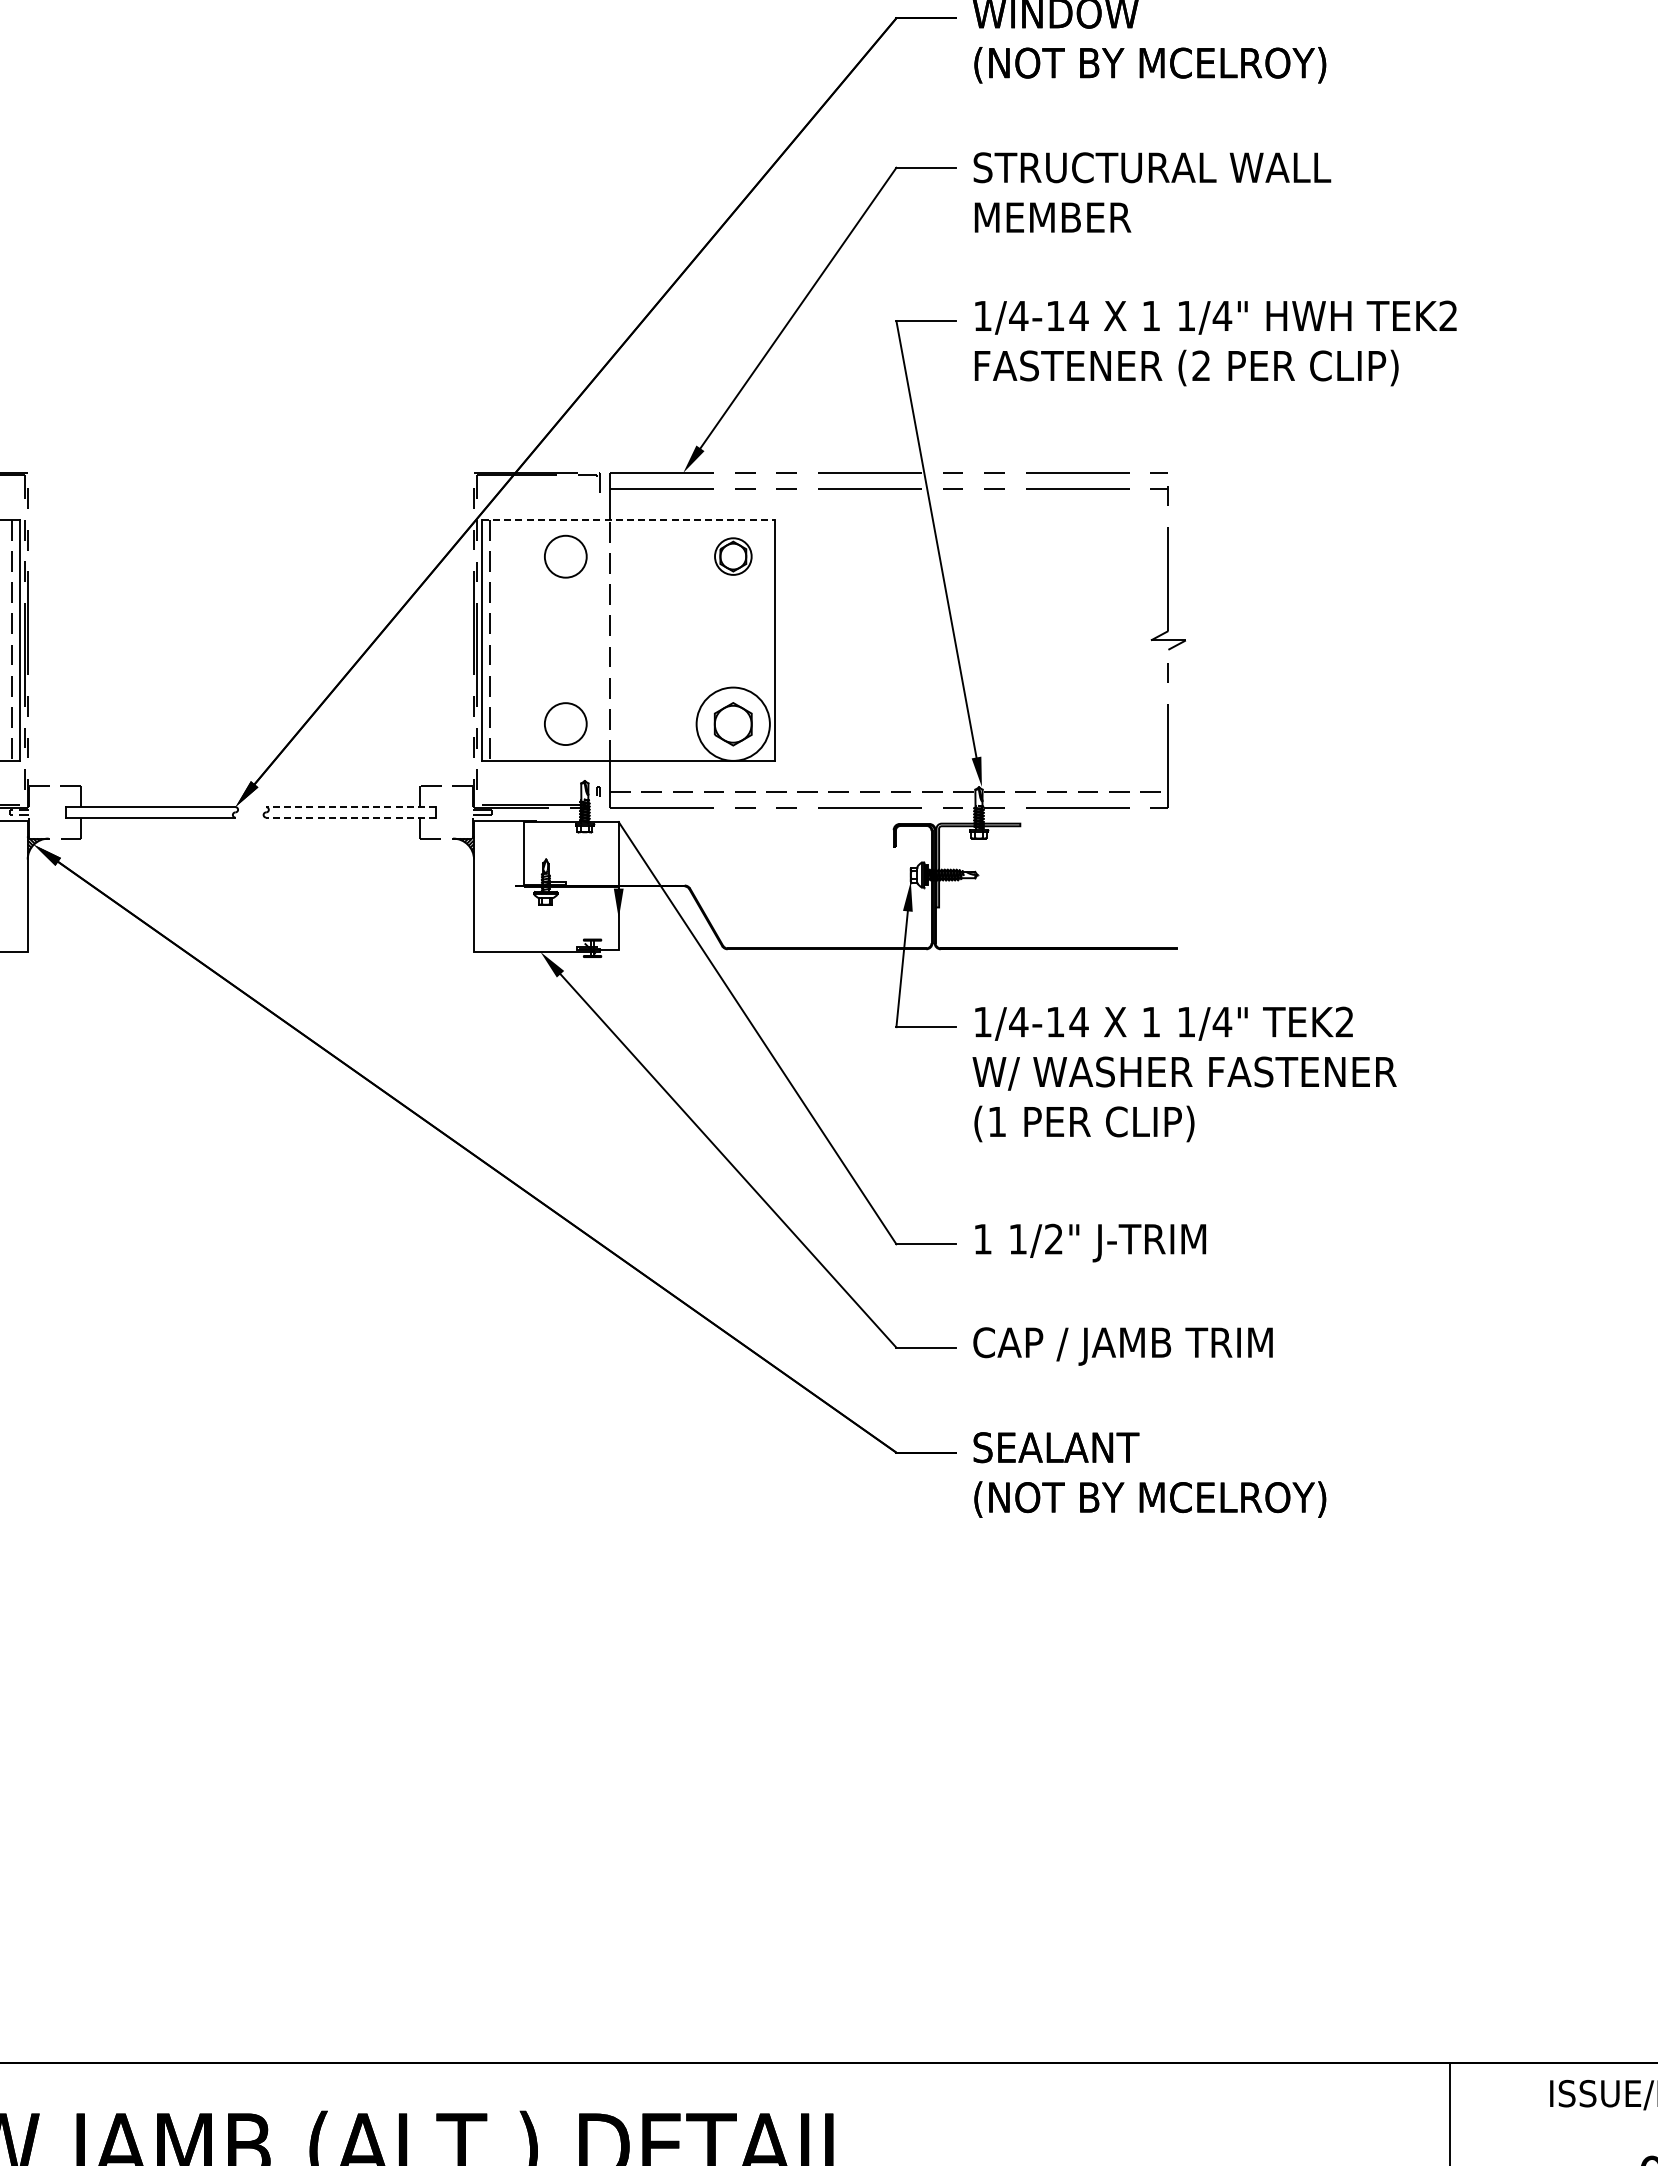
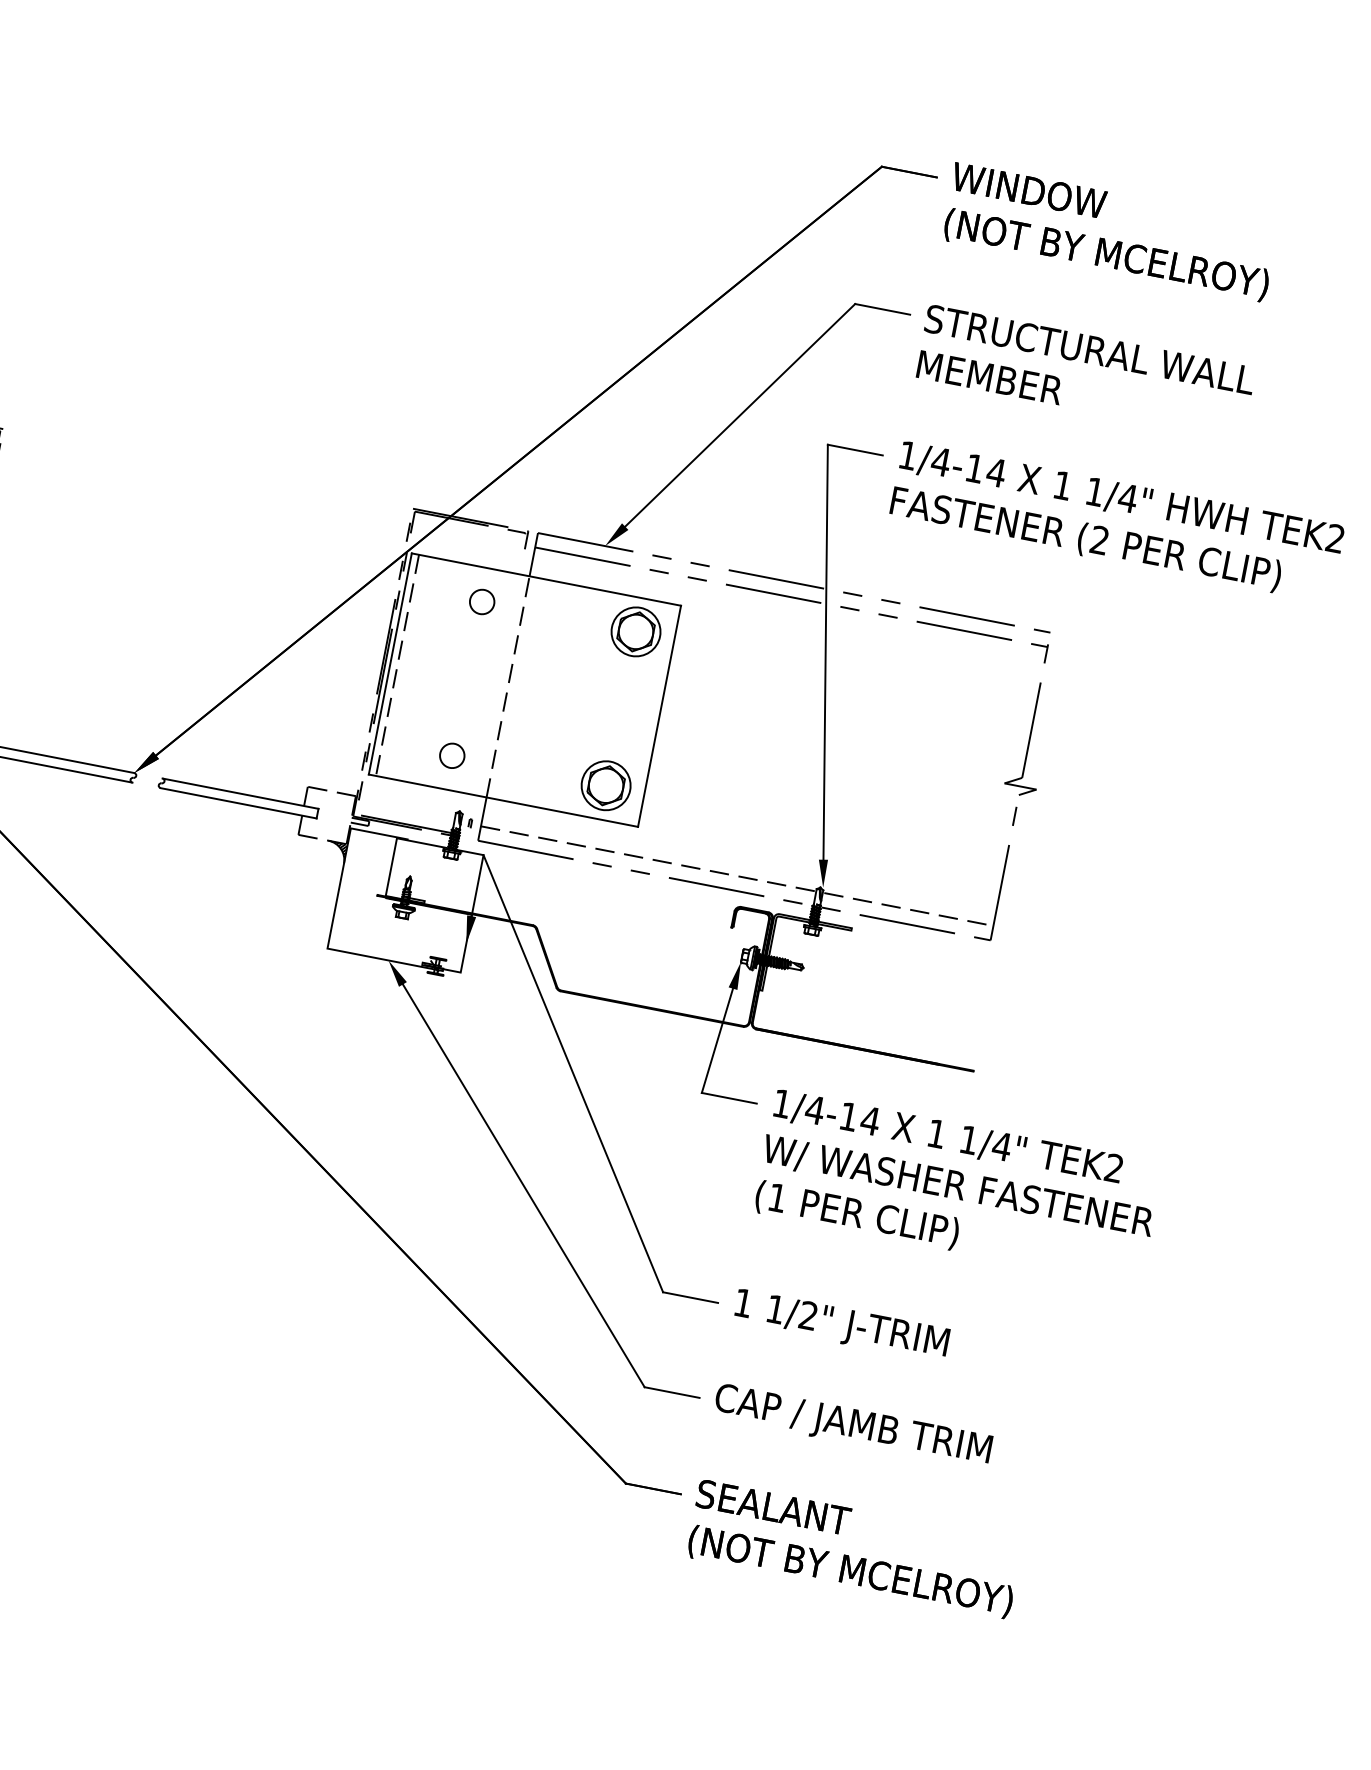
line: (628, 520) -> (546, 580), dashed -> solid
circle: (565, 556) -> (482, 601), size x0.62
part: (733, 556) -> (636, 631), size x1.43
circle: (565, 724) -> (452, 756), size x0.62
circle: (733, 724) -> (606, 786), size x0.71
line: (351, 807) -> (240, 794), dashed -> solid
line: (351, 817) -> (239, 803), dashed -> solid

